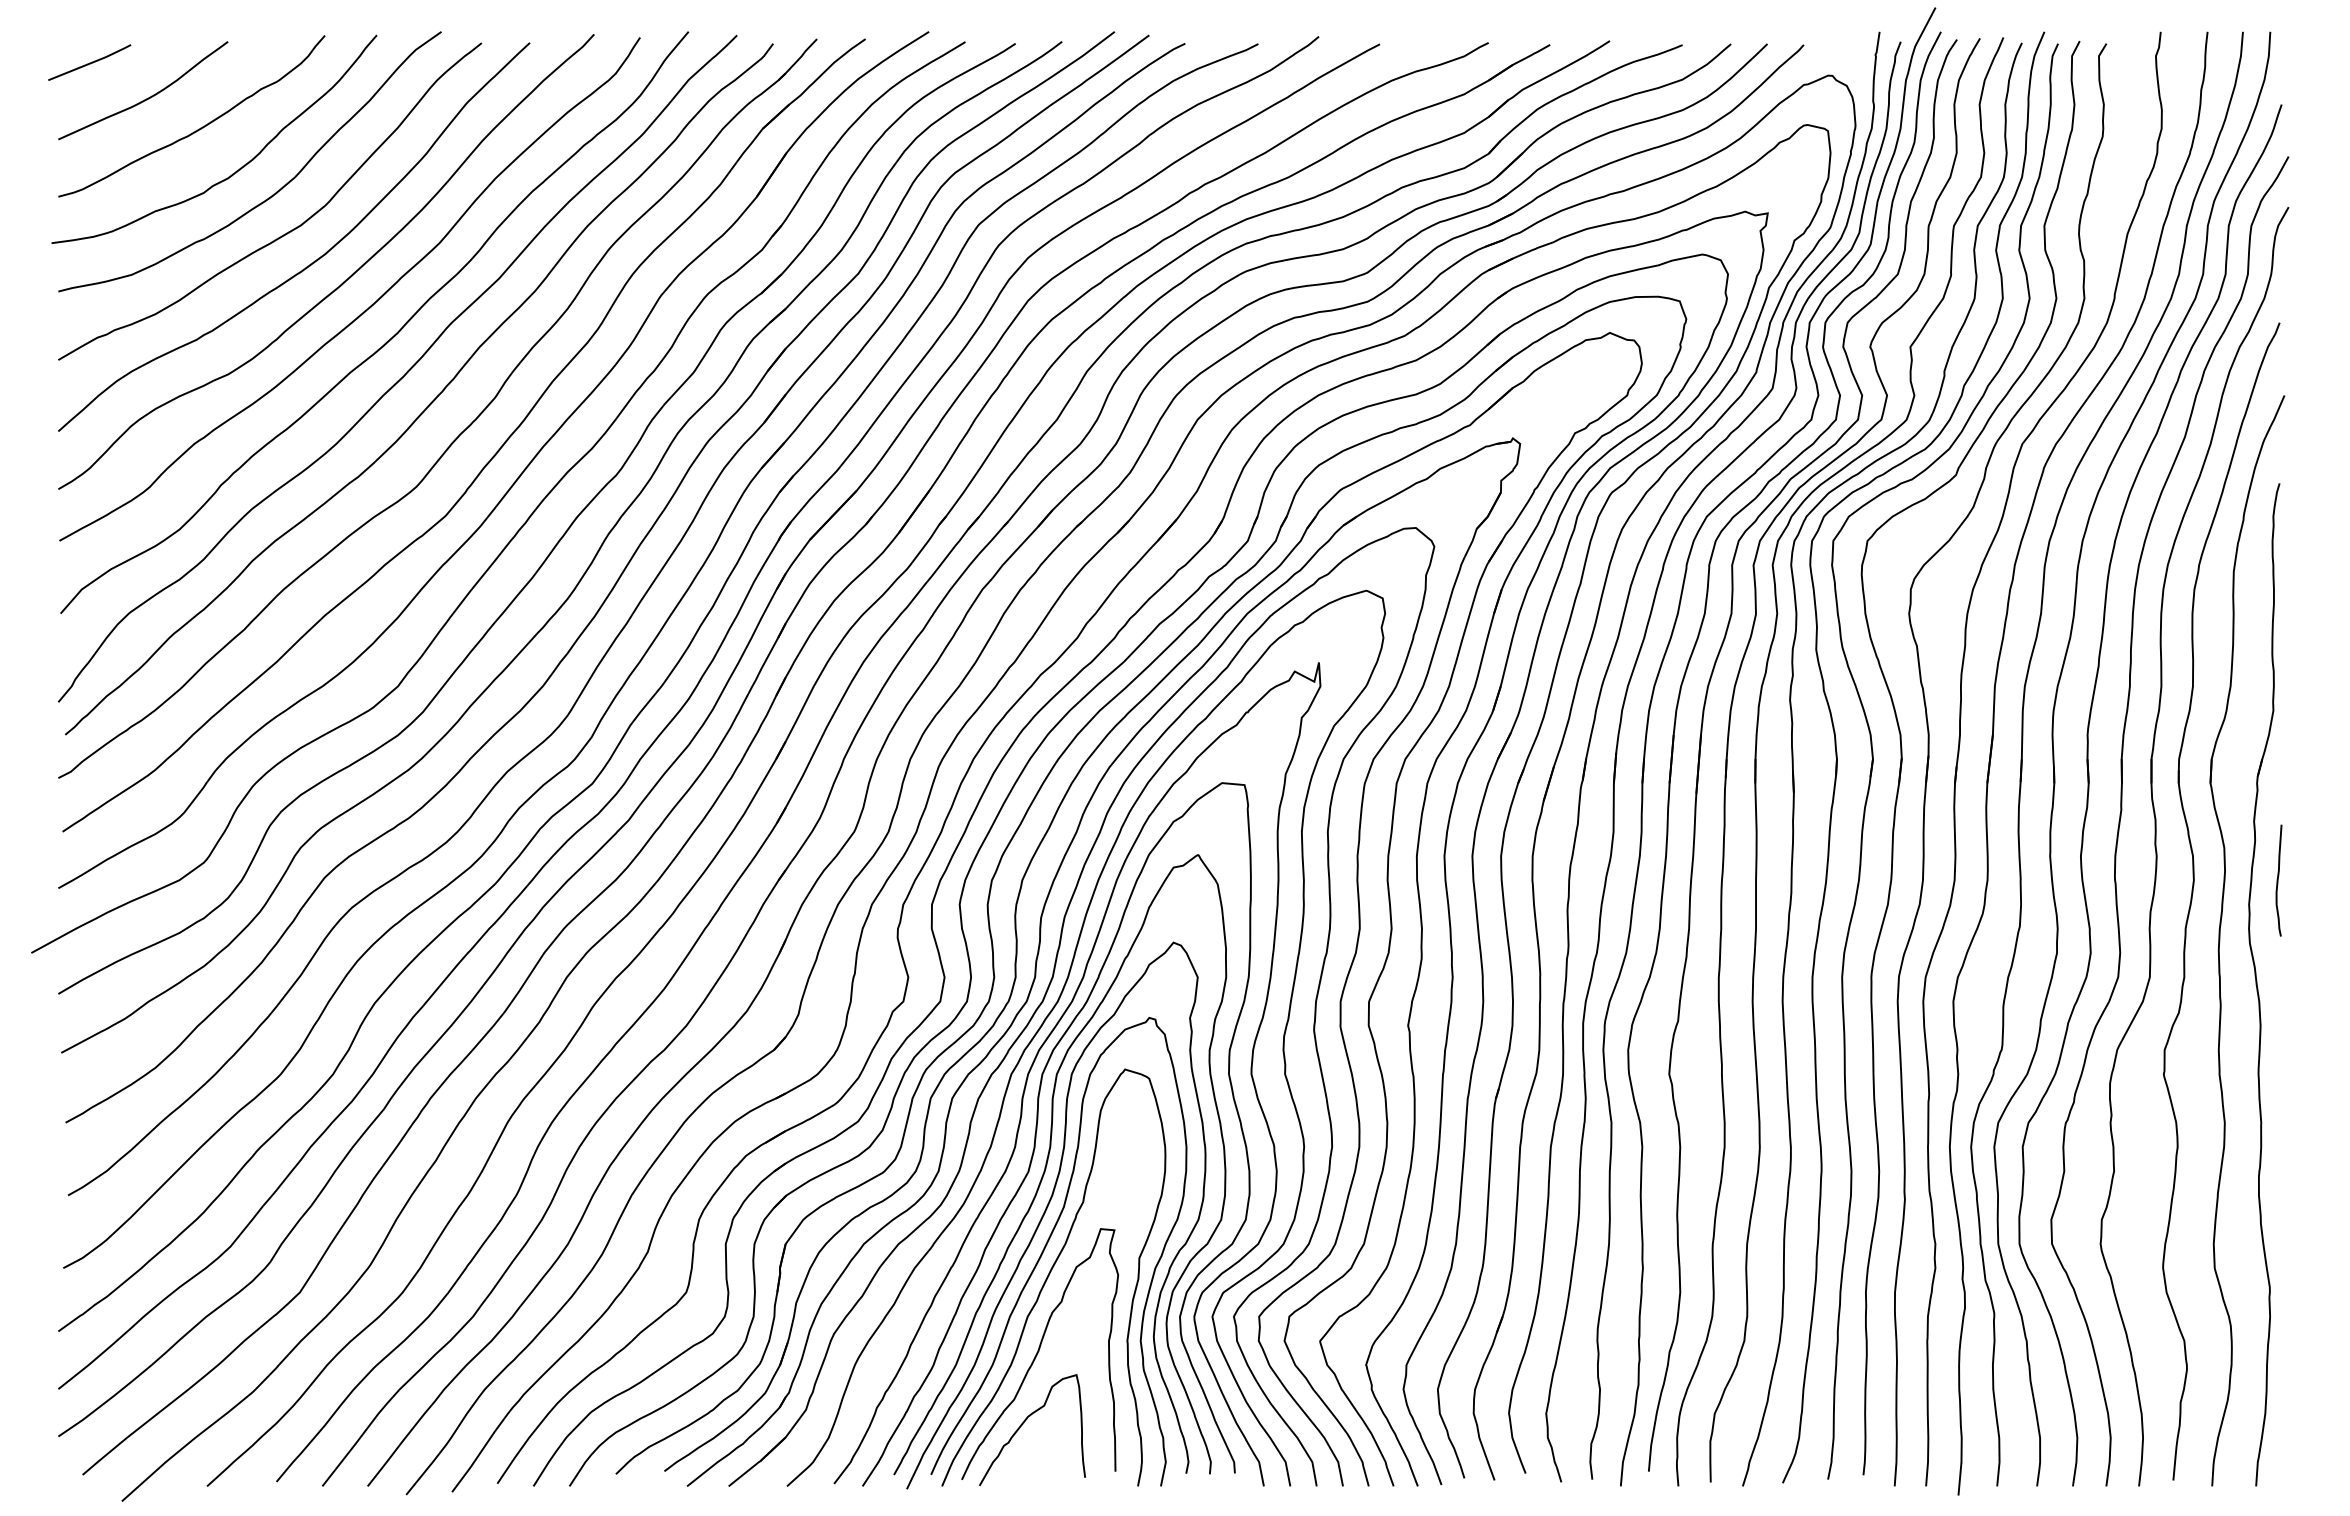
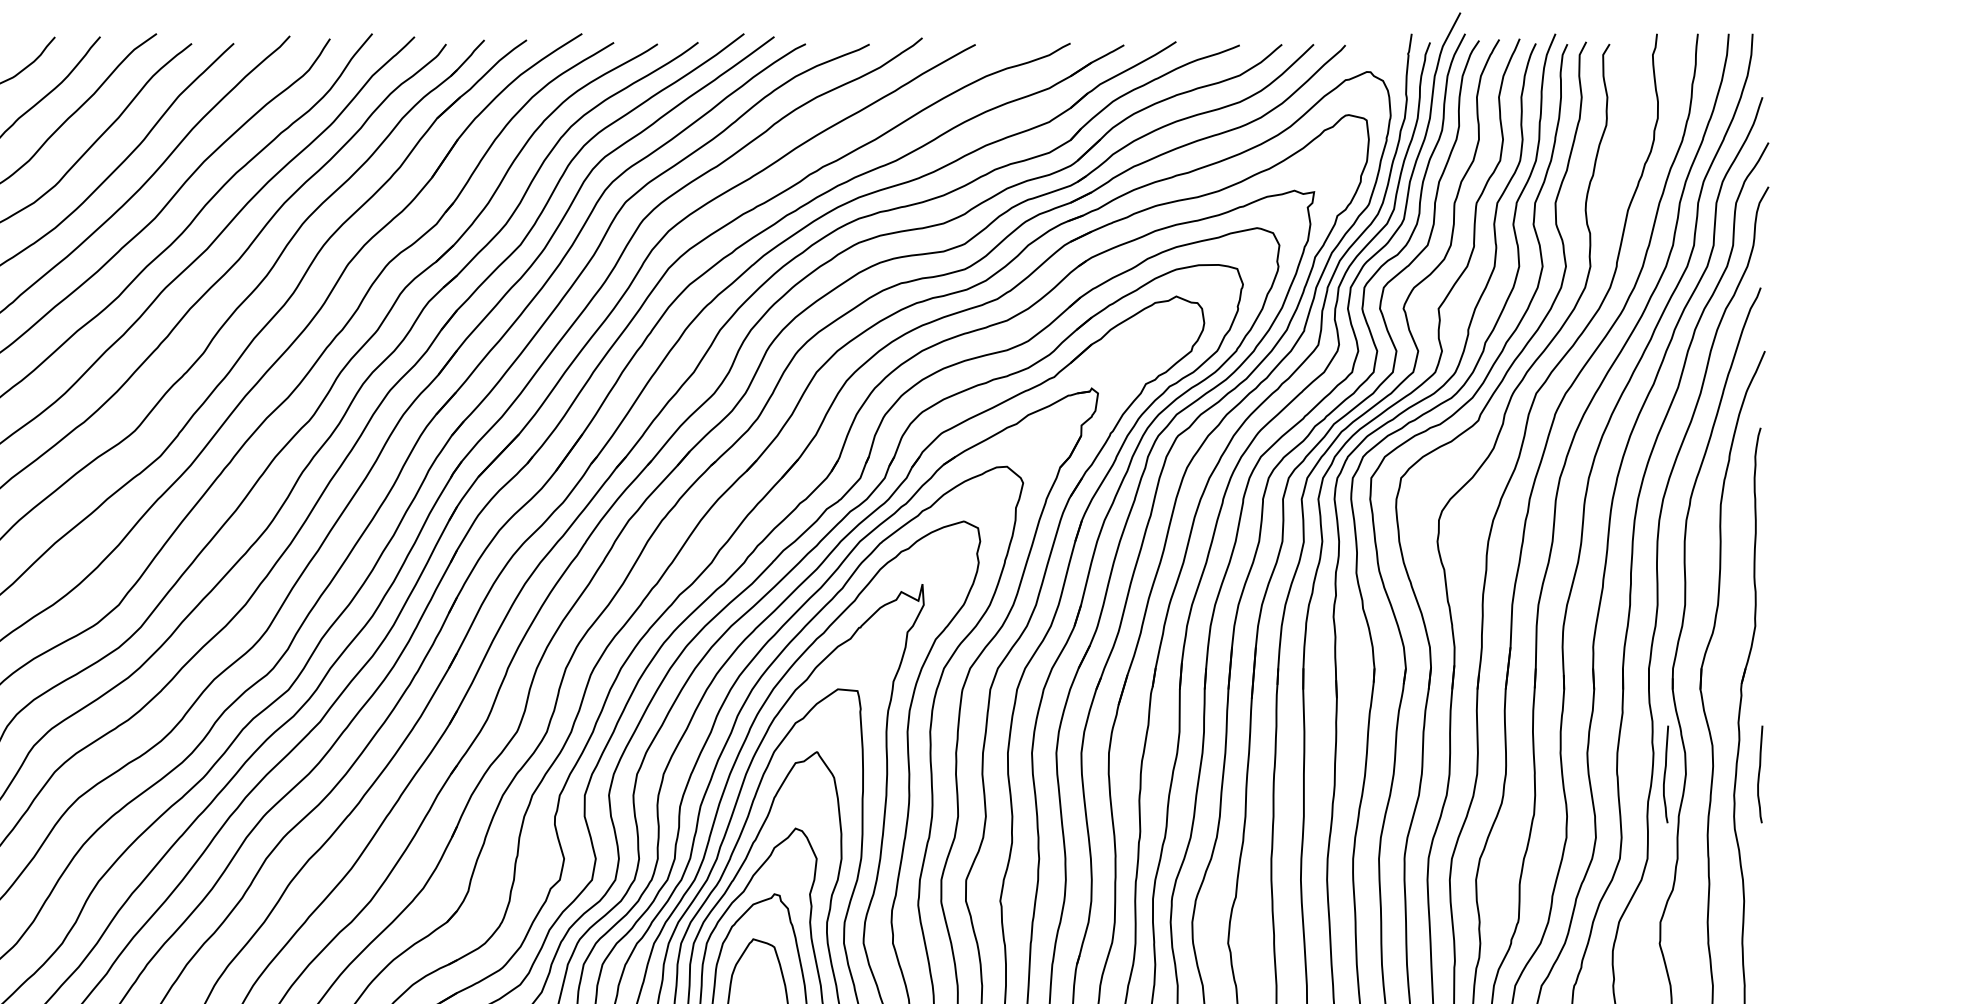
curve: (2170, 880) -> (1665, 774), added

